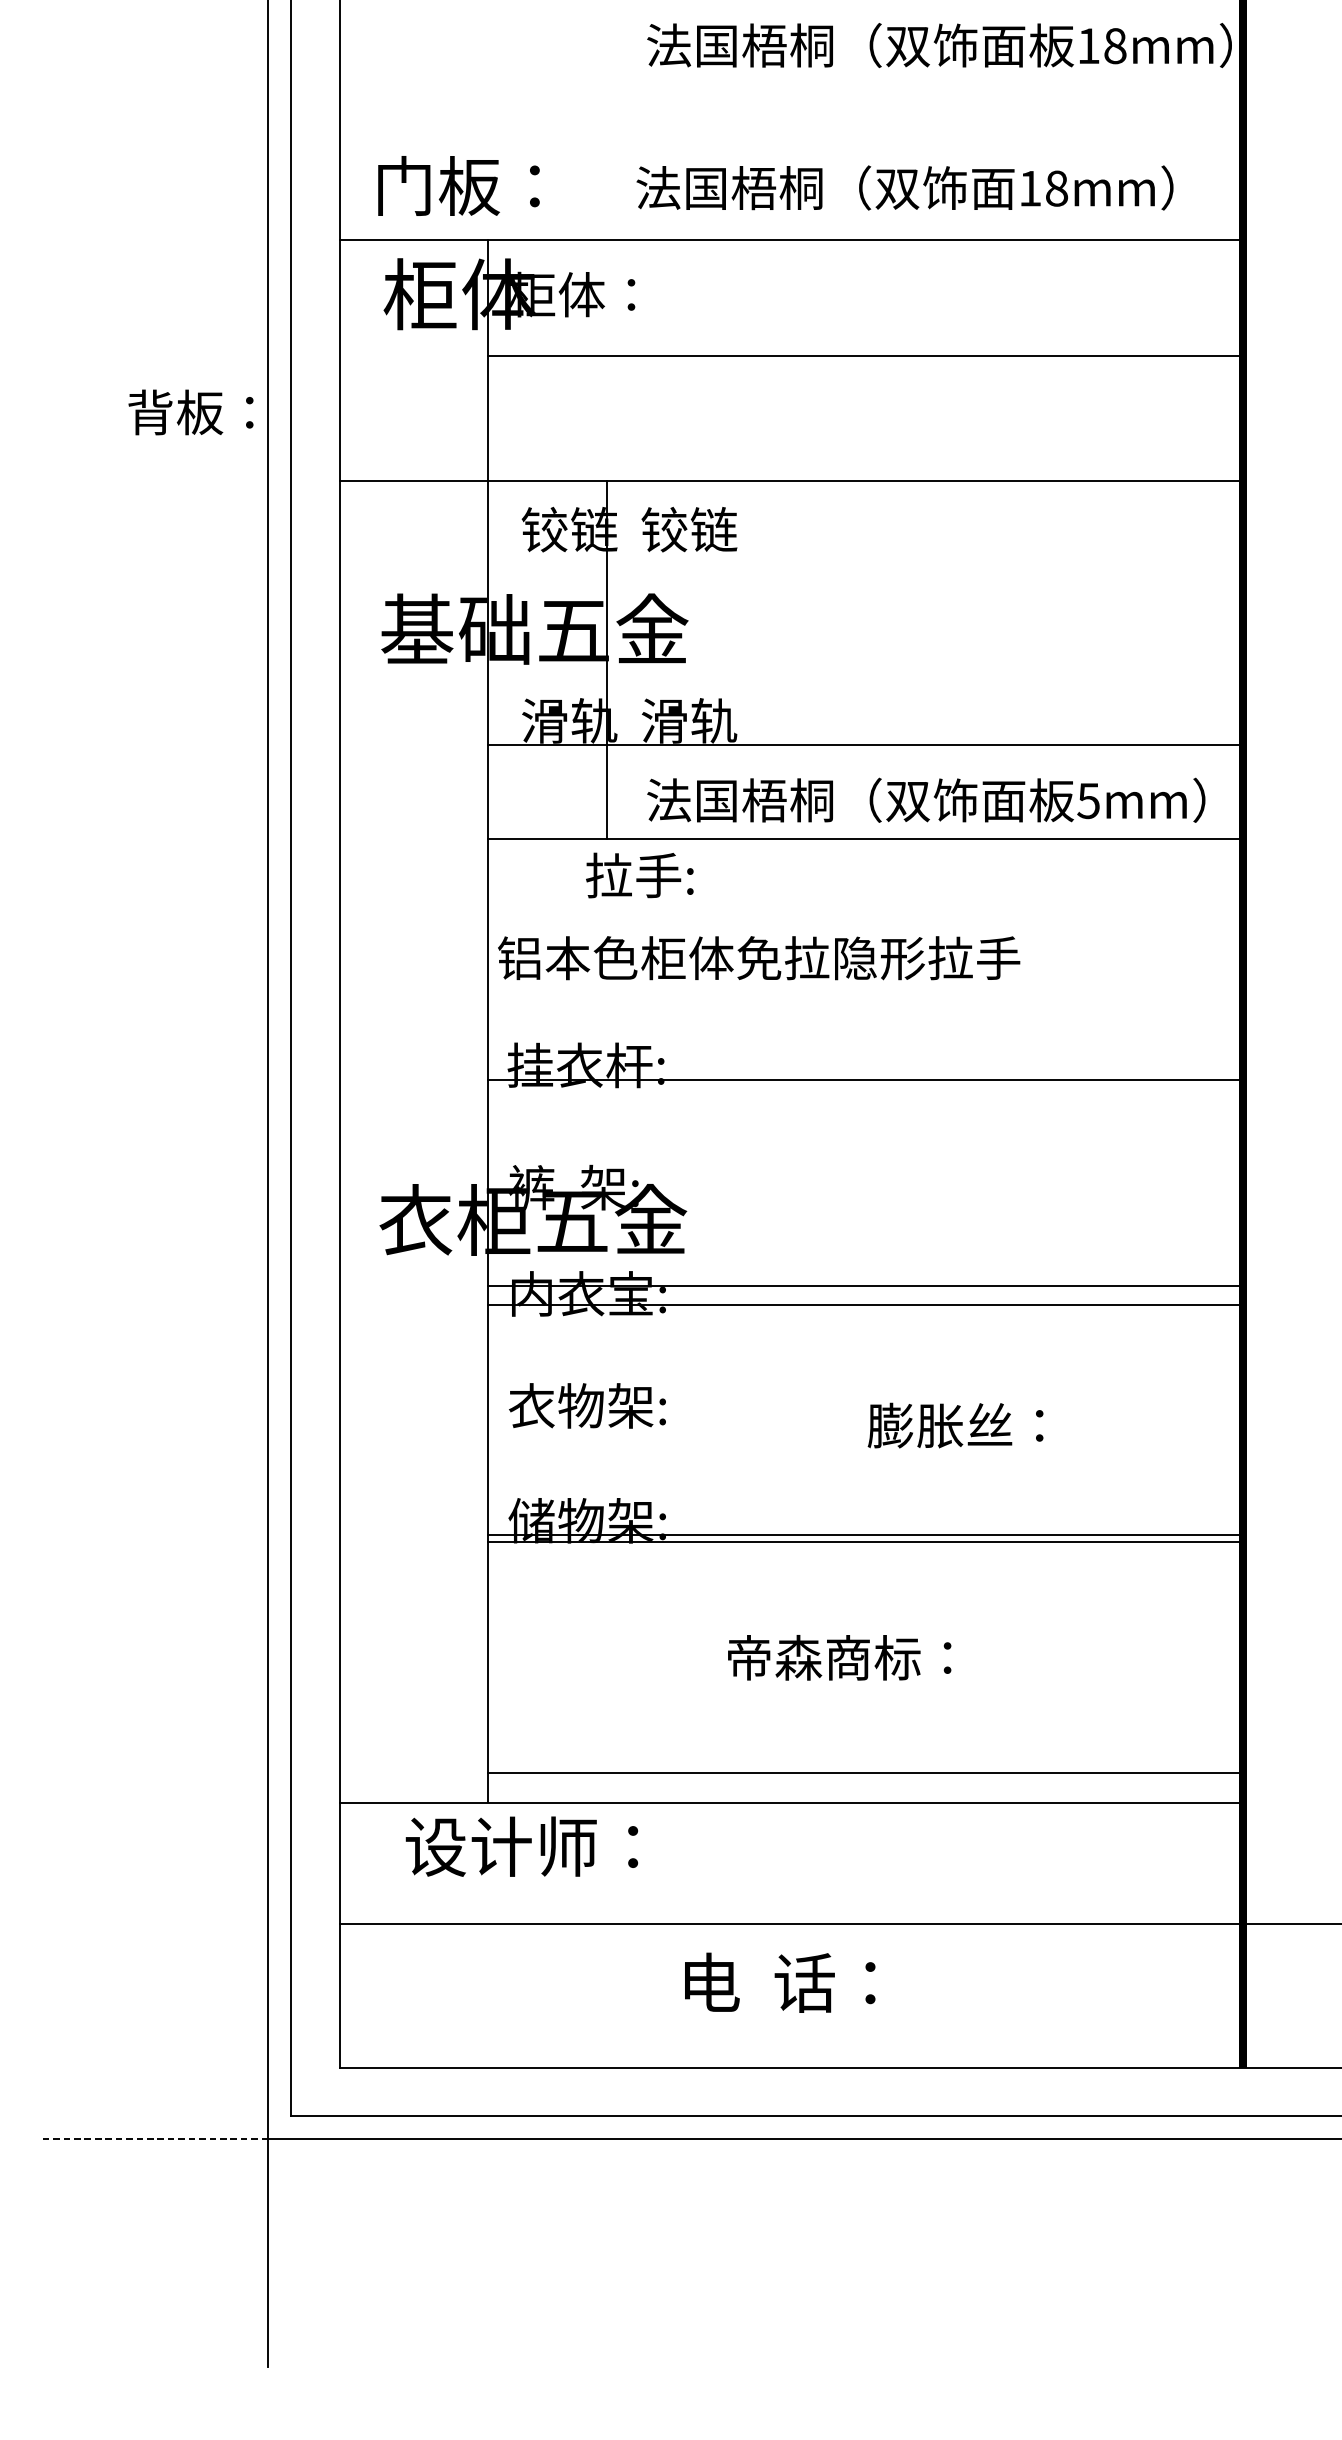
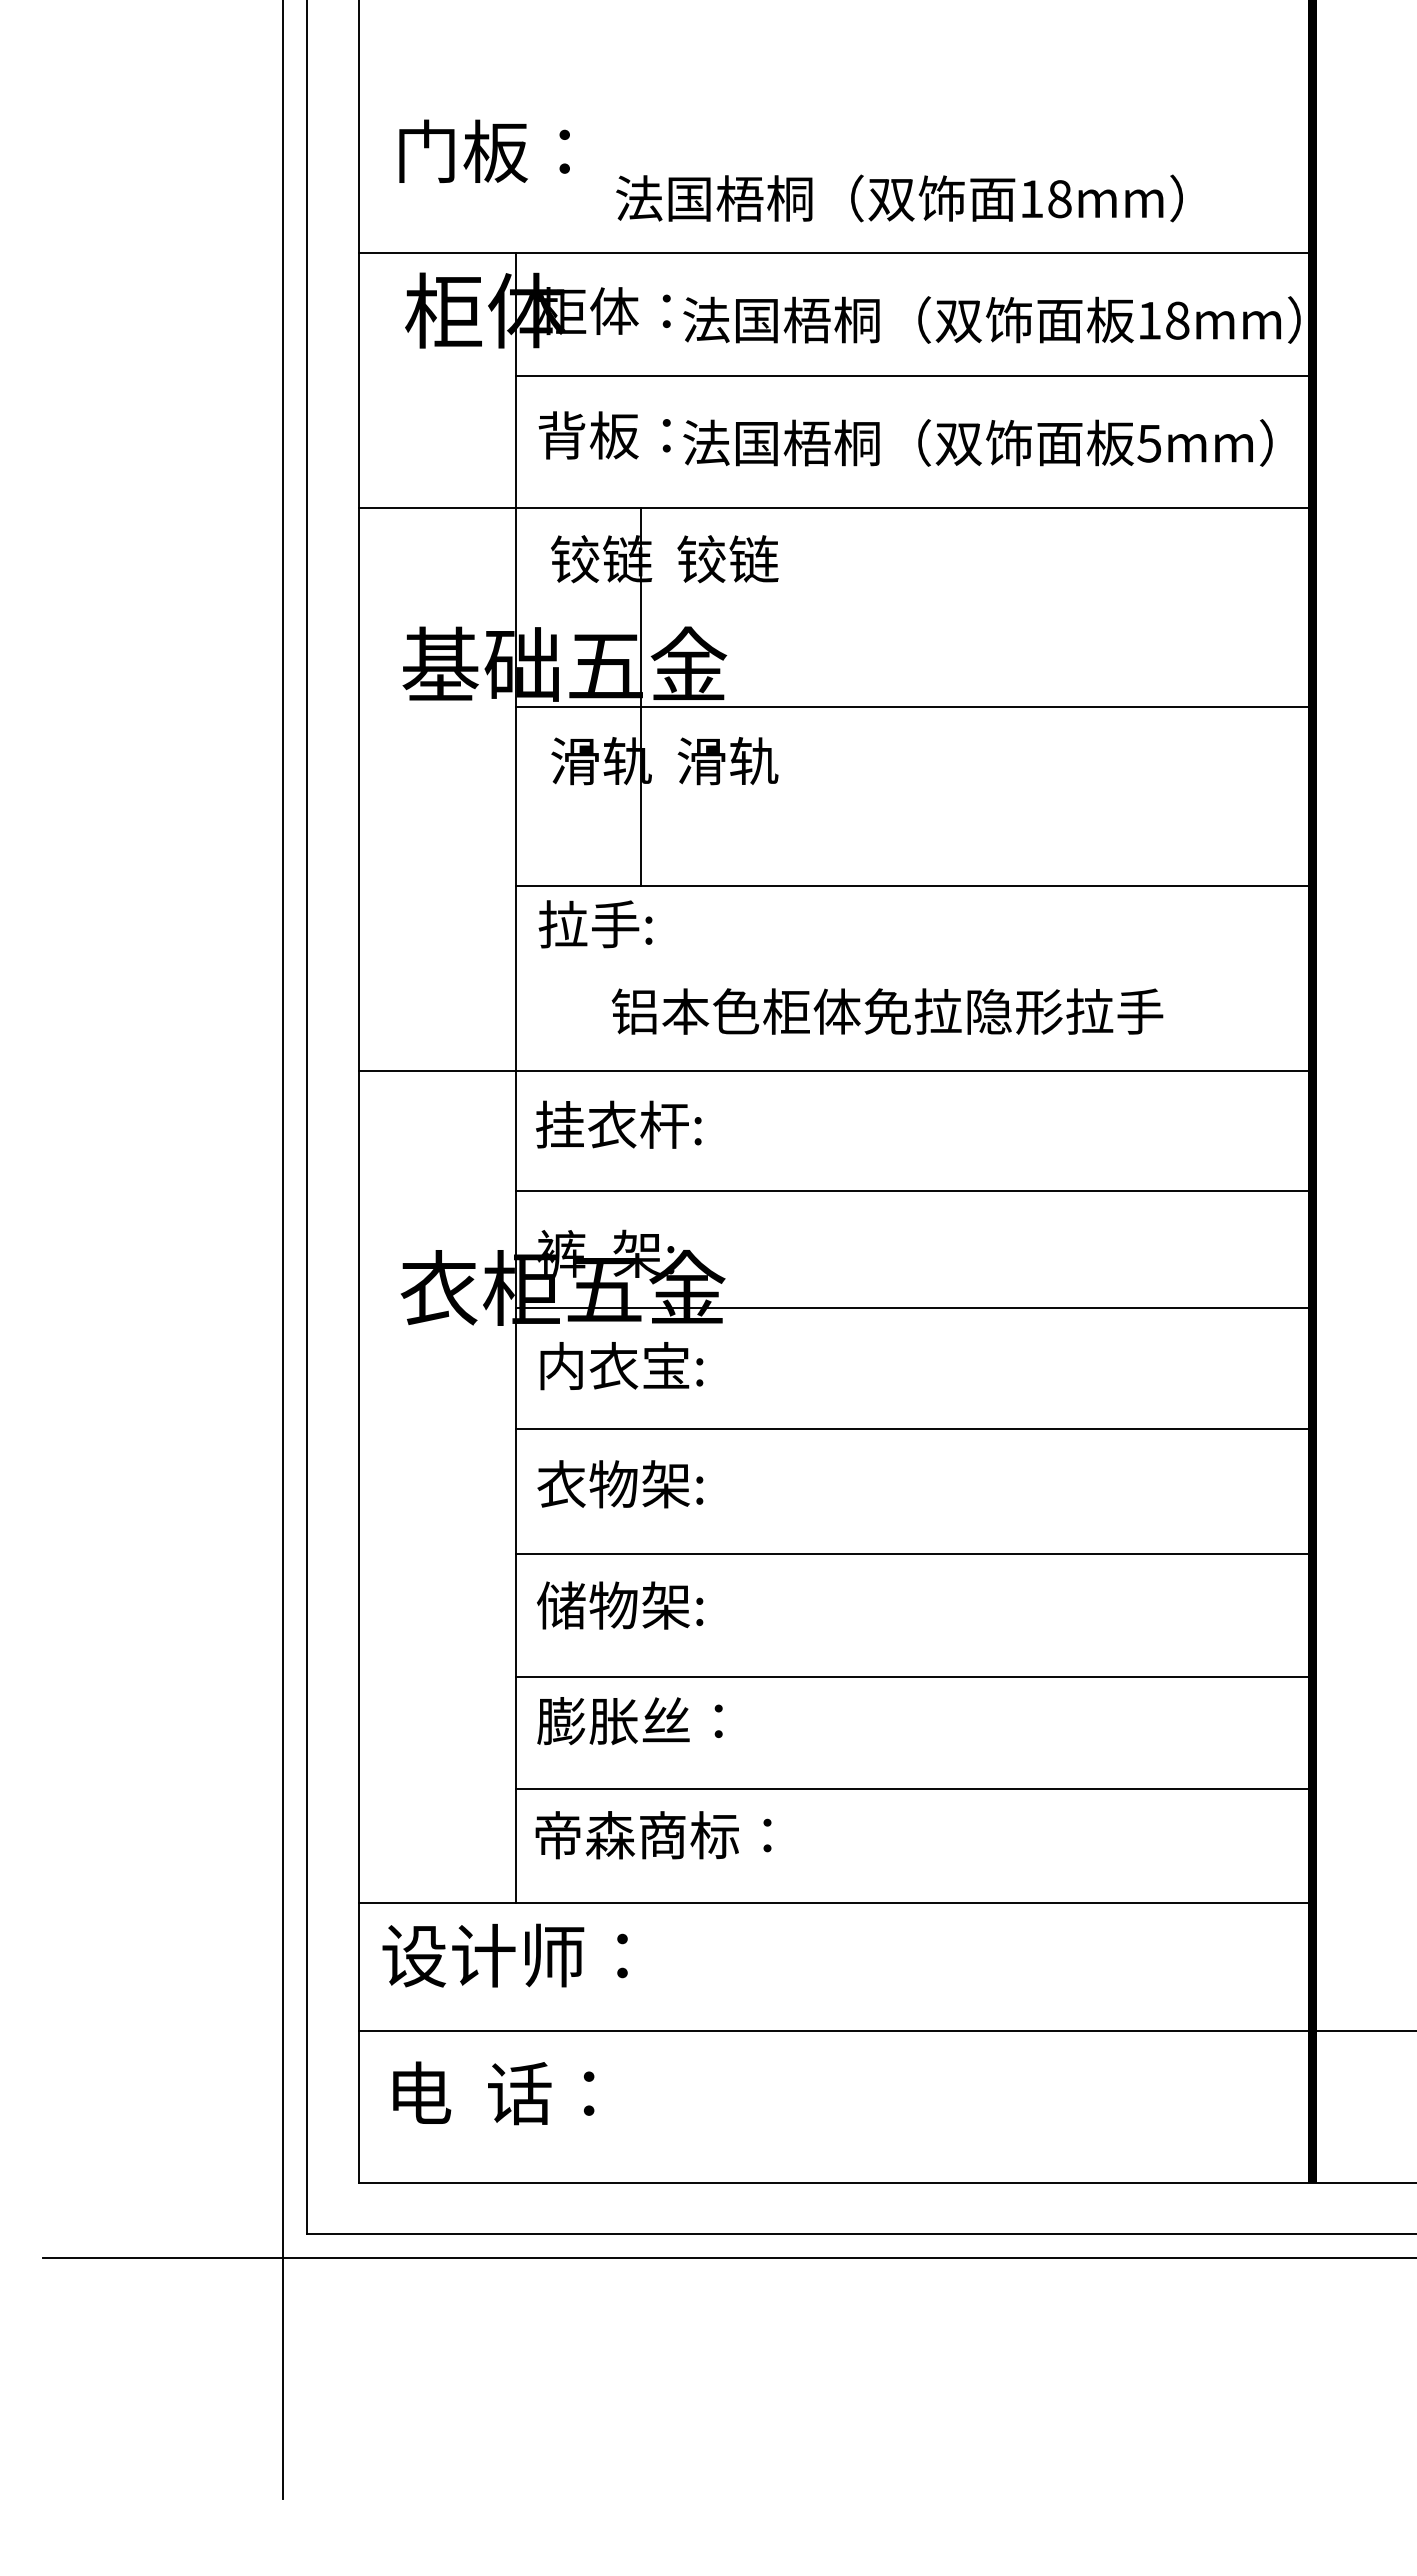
text: (939, 44) -> (991, 319), moved
text: (458, 185) -> (484, 150), moved
text: (904, 188) -> (899, 198), moved
text: (190, 412) -> (604, 435), moved
line: (865, 744) -> (913, 707), moved
text: (925, 799) -> (977, 442), moved
text: (639, 875) -> (595, 924), moved
text: (759, 958) -> (887, 1011), moved
line: (791, 1014) -> (835, 1071), added
line: (865, 1080) -> (913, 1191), moved
line: (865, 1285) -> (913, 1428), moved
line: (865, 1304) -> (913, 1307), moved
text: (955, 1425) -> (629, 1720), moved
line: (865, 1535) -> (913, 1554), moved
line: (865, 1542) -> (913, 1677), moved
text: (839, 1658) -> (653, 1835), moved
line: (865, 1772) -> (913, 1789), moved
text: (521, 1846) -> (504, 1955), moved
text: (779, 1982) -> (493, 2093), moved
line: (153, 2139) -> (162, 2258), dashed -> solid

